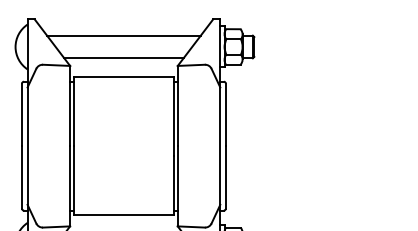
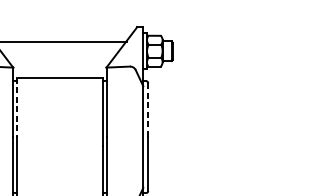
line: (123, 58) -> (59, 61), removed
line: (74, 112) -> (17, 107), solid -> dashed
line: (225, 115) -> (147, 110), solid -> dashed

